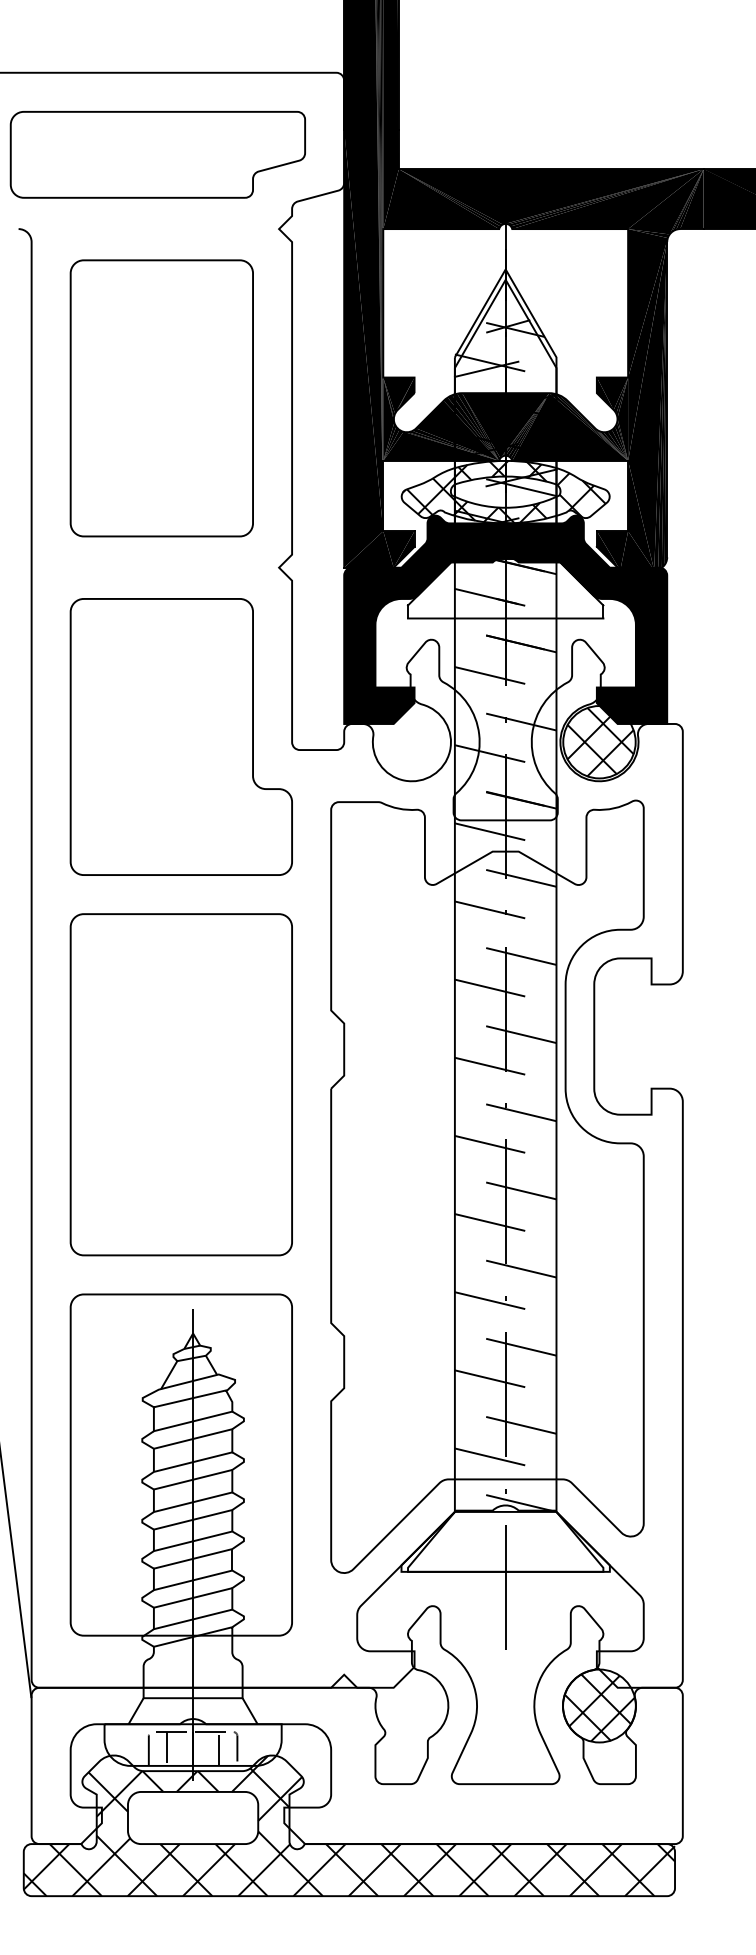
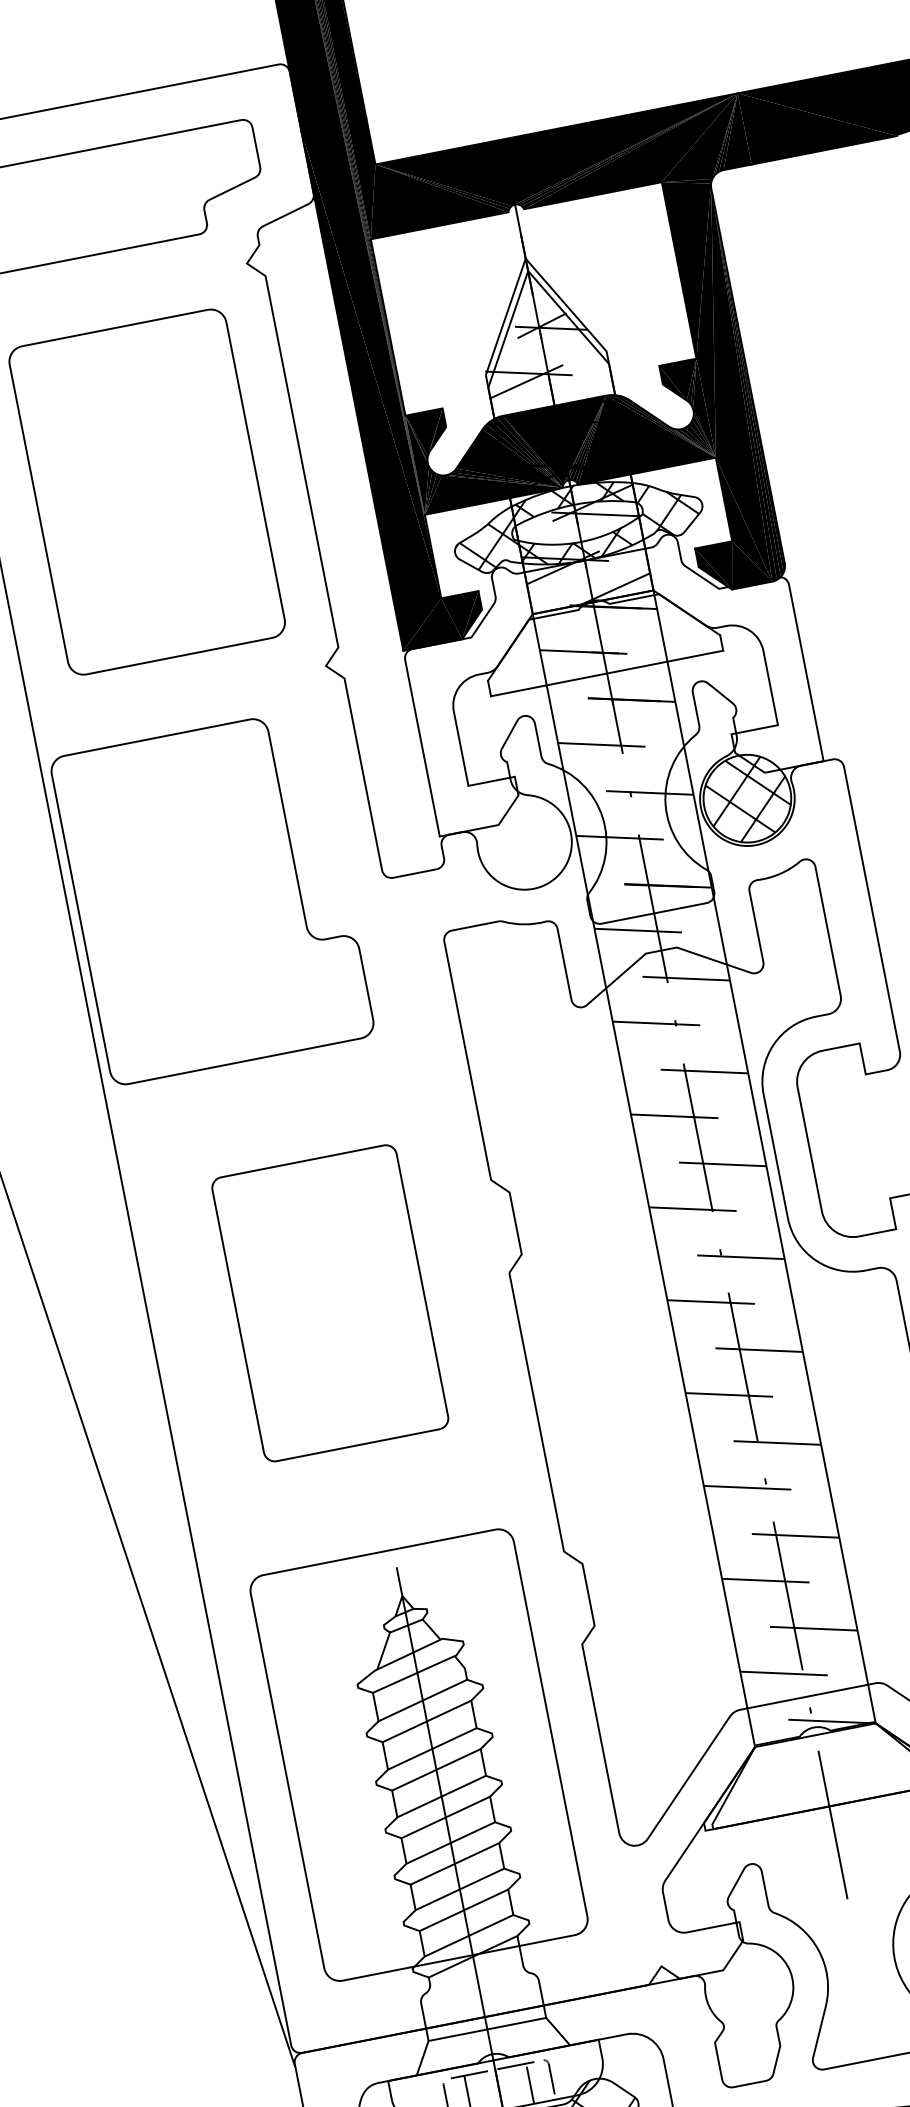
fill: (505, 619) -> (607, 674), removed
part: (180, 736) -> (211, 896), moved
part: (180, 1084) -> (329, 1303), size x0.7

